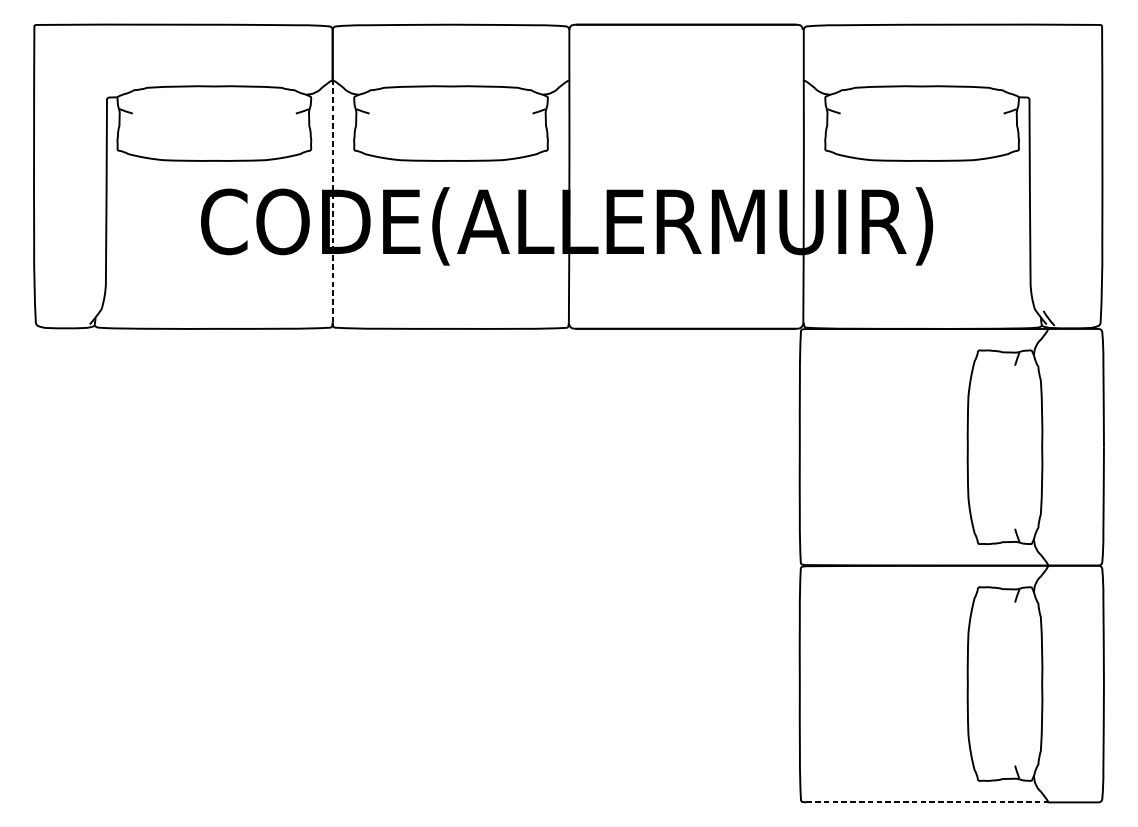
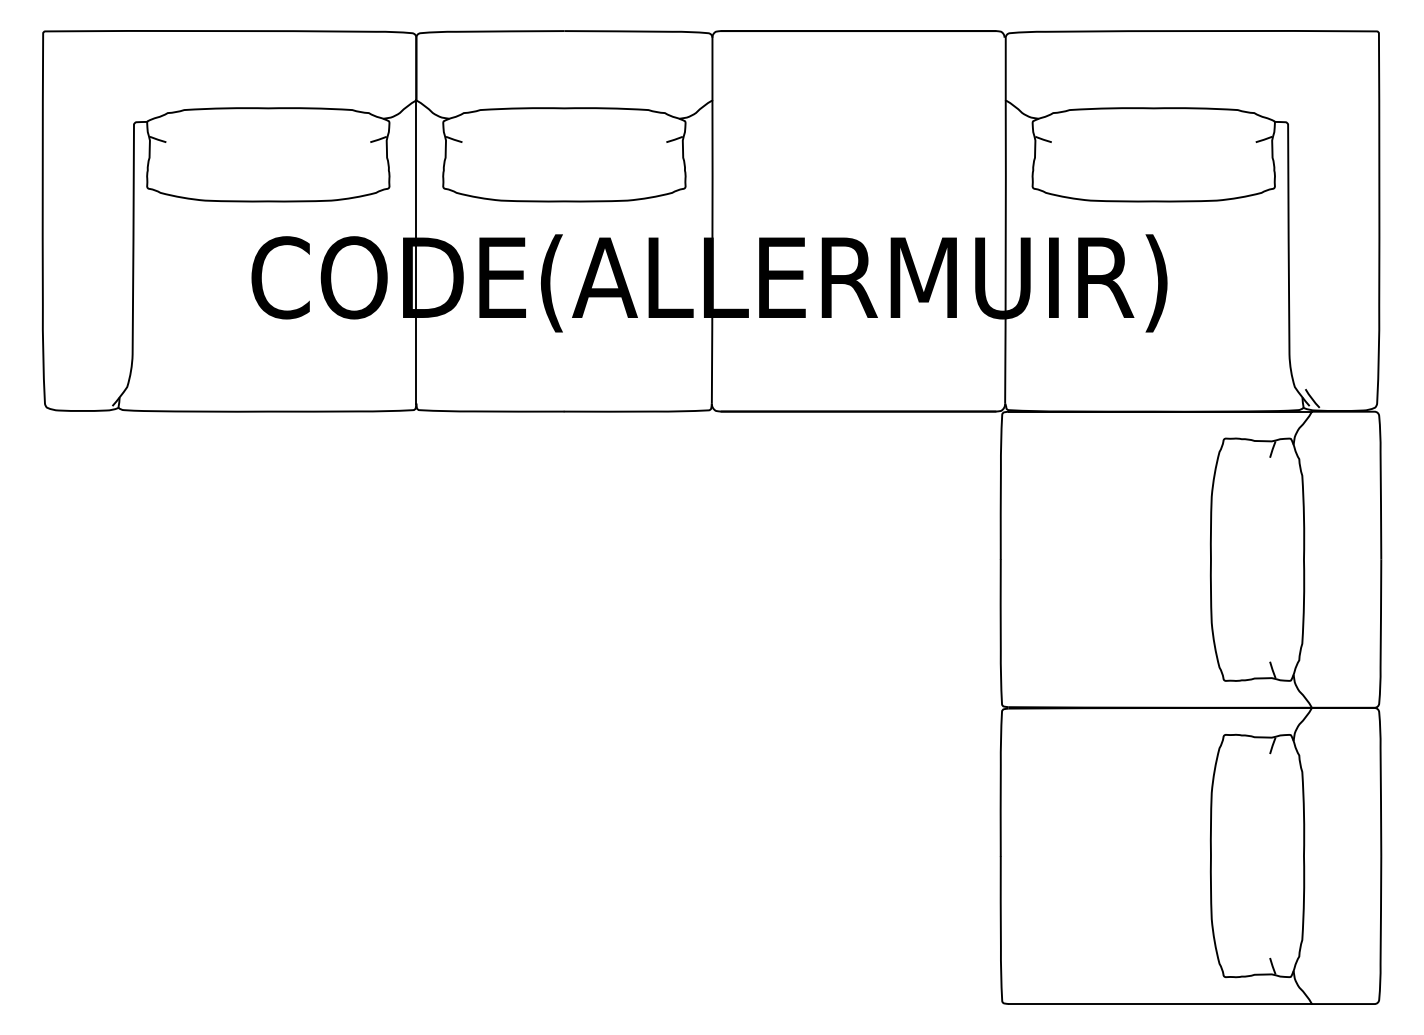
line: (332, 200) -> (416, 251), dashed -> solid
line: (927, 802) -> (1160, 1004), dashed -> solid

